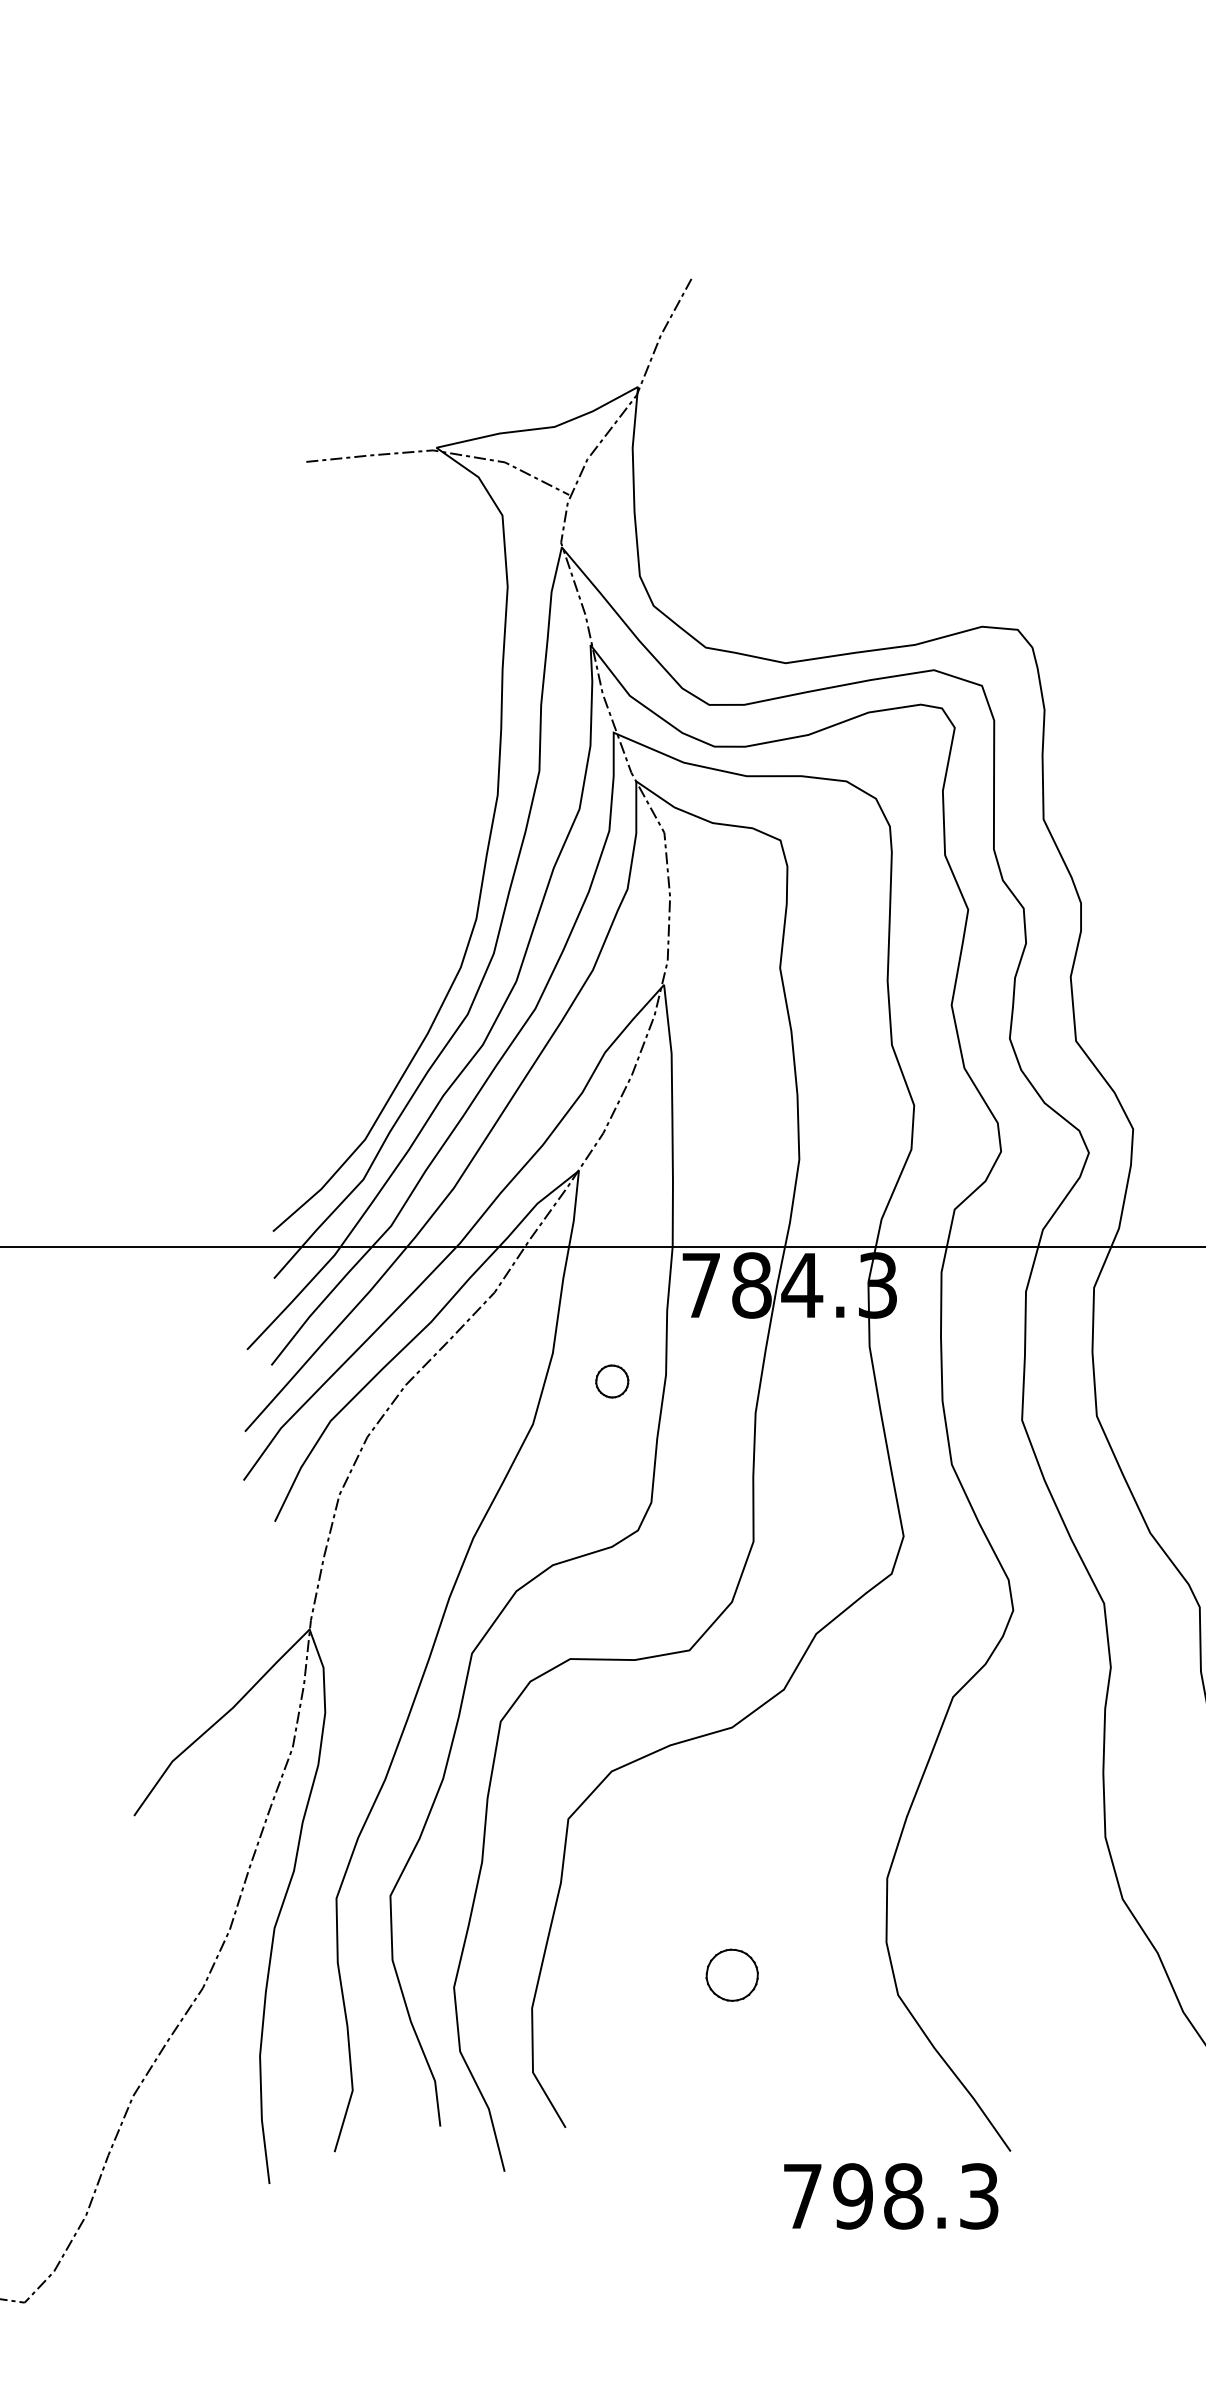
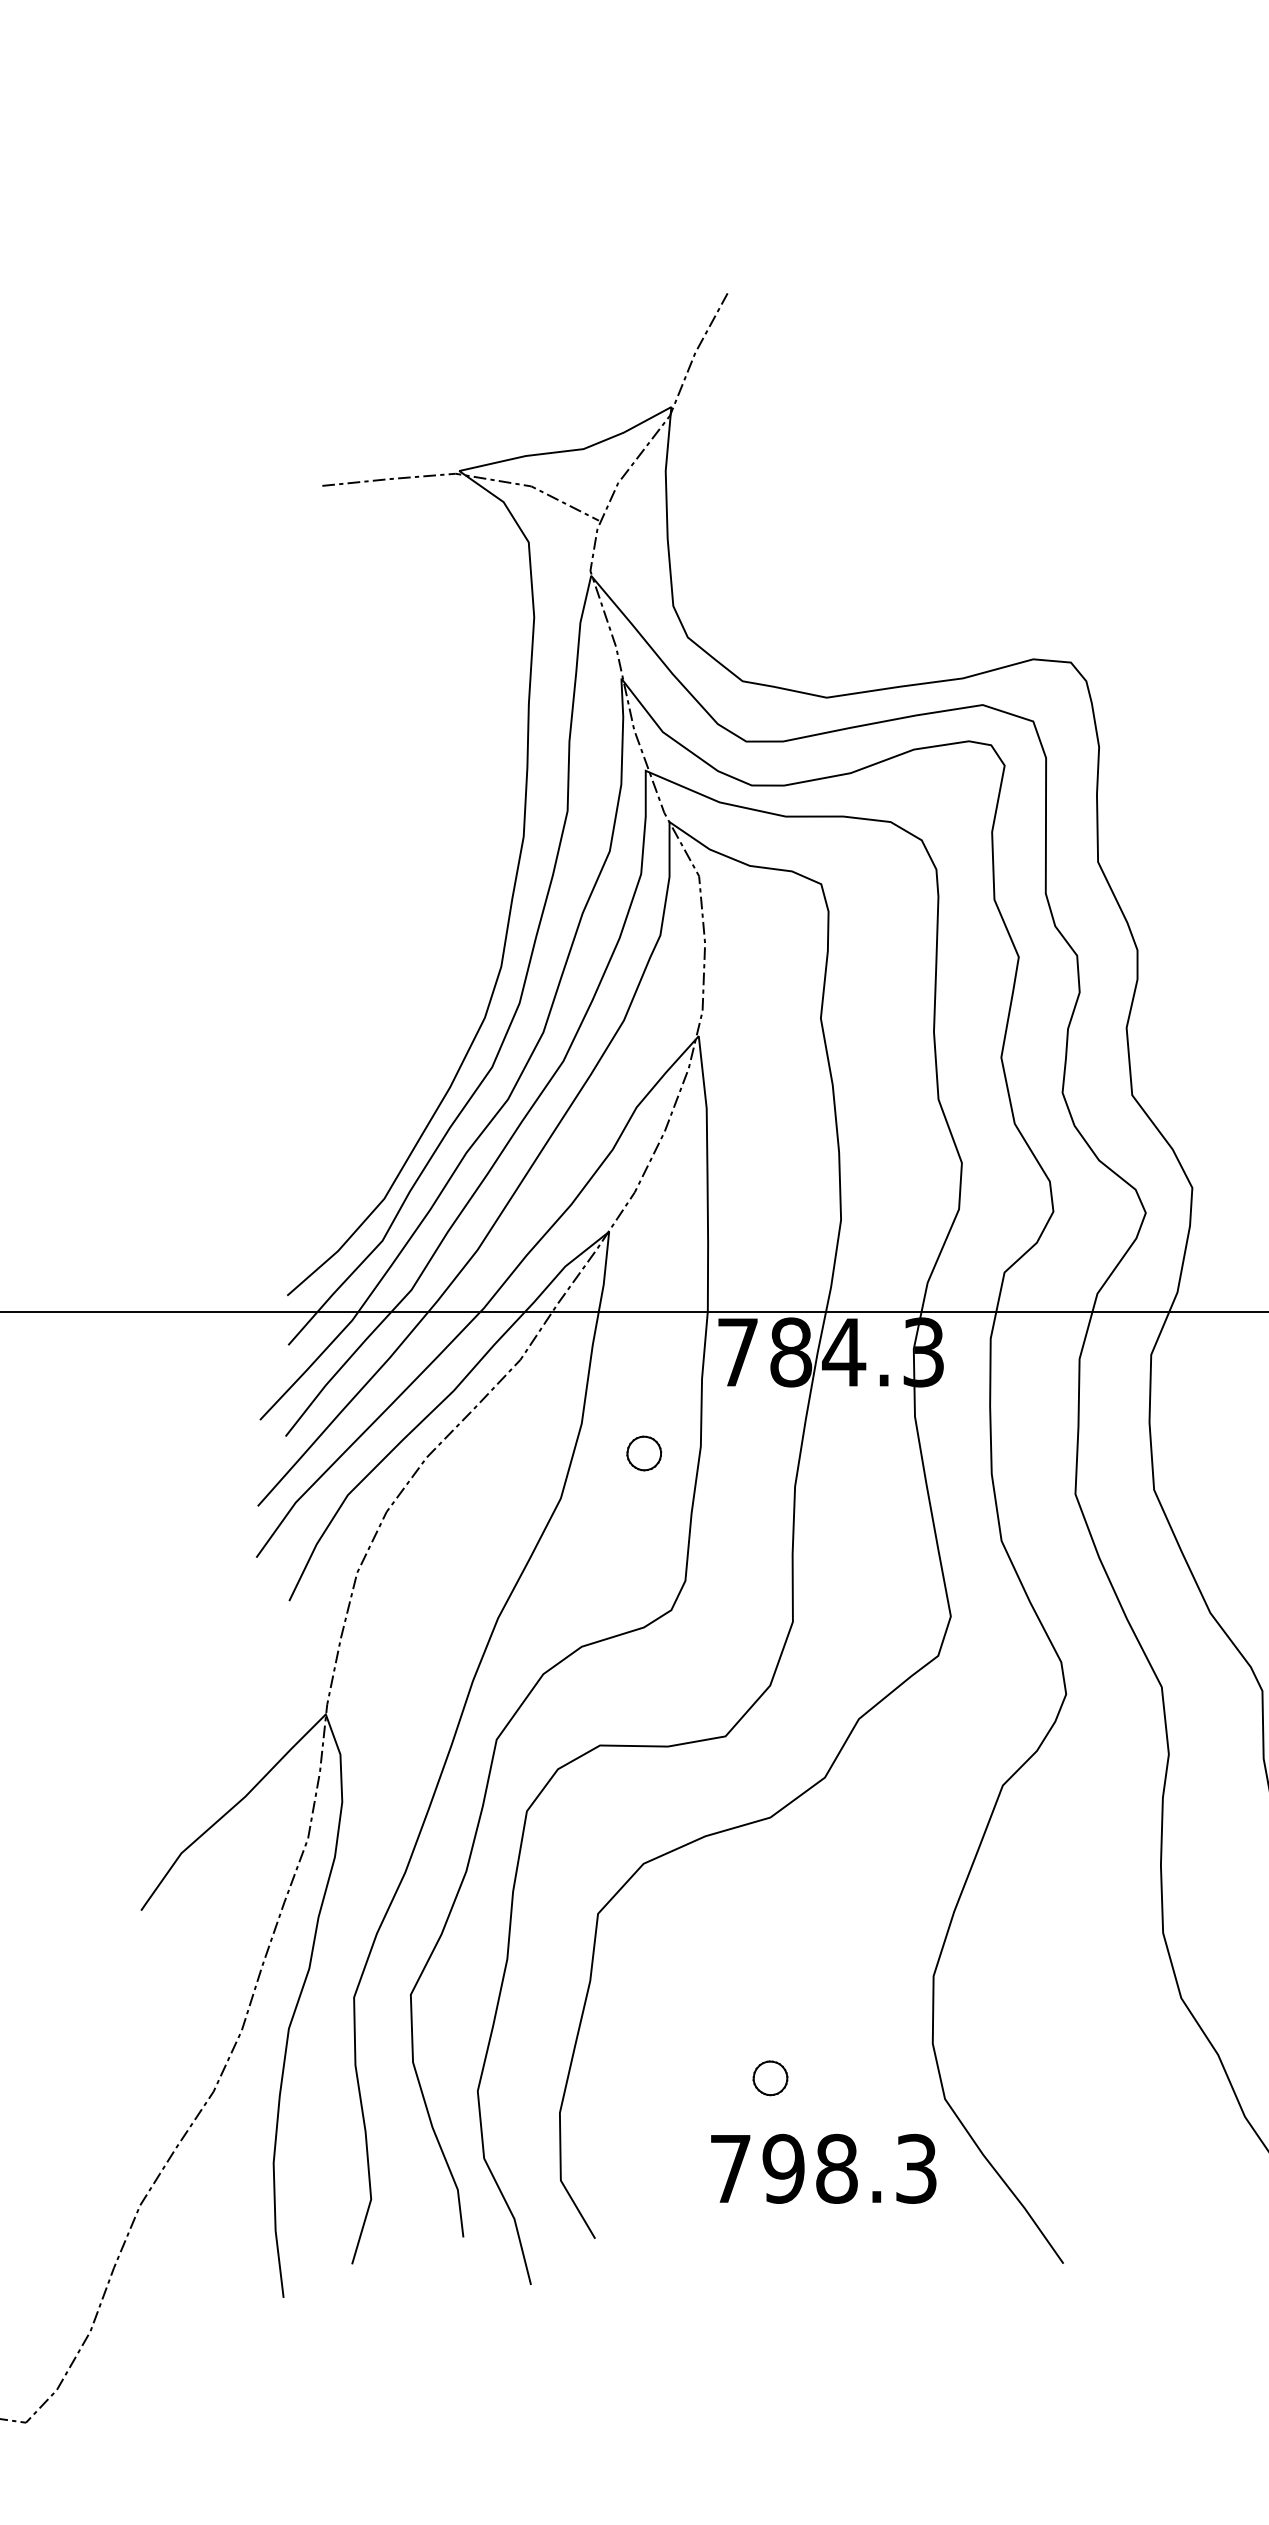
part: (732, 1975) -> (770, 2078), size x0.62
text: (890, 2196) -> (823, 2168), moved

